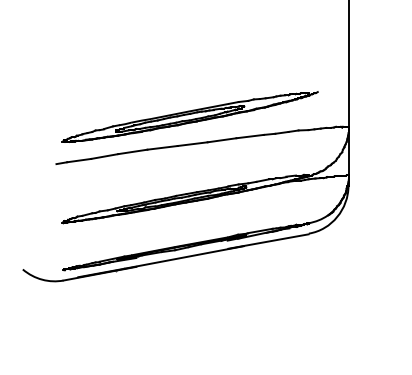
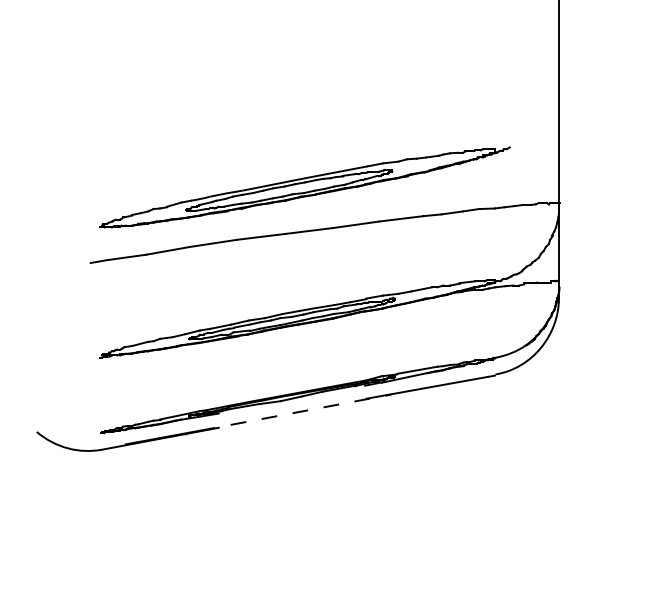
line: (184, 257) -> (296, 412), solid -> dashed

